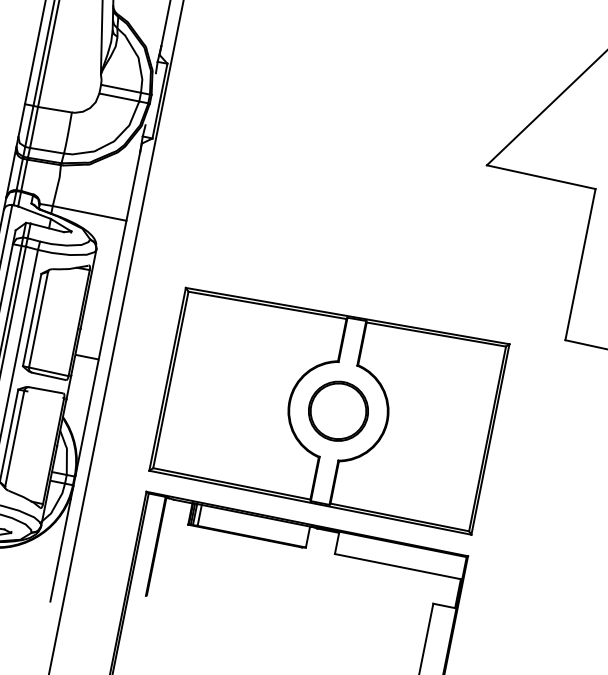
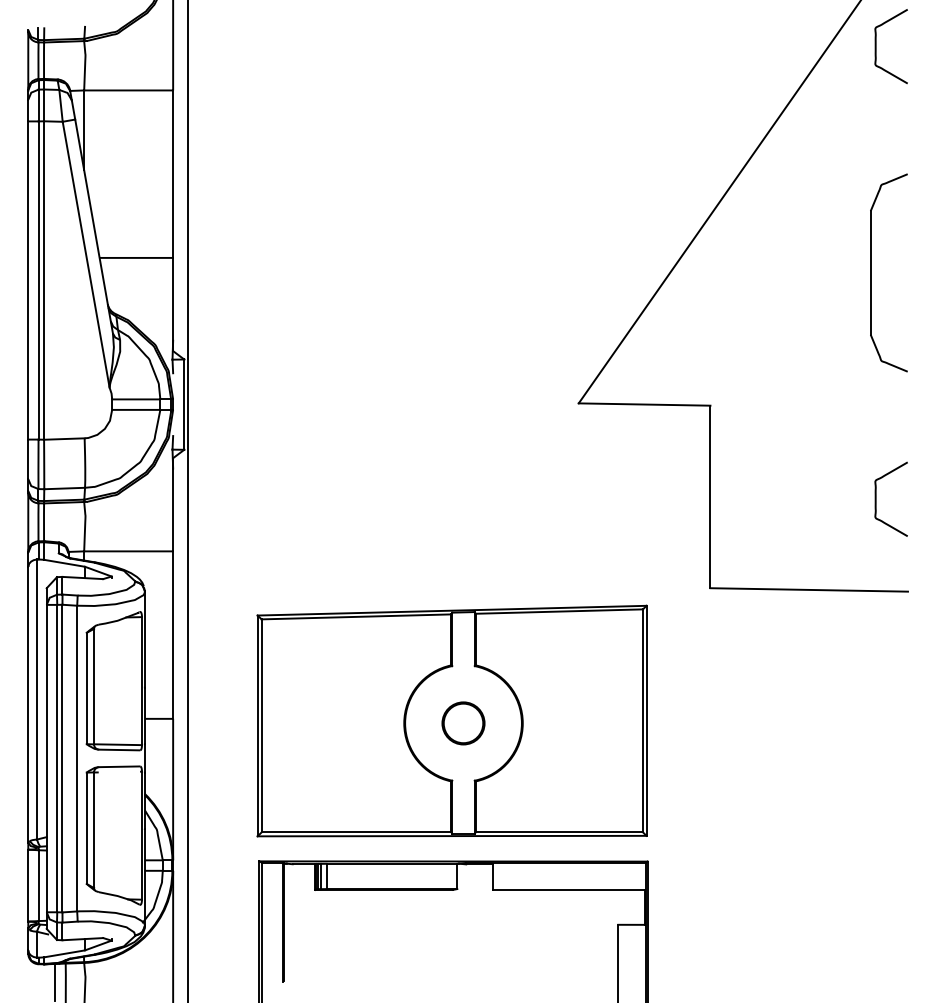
part: (338, 411) -> (463, 723), size x0.6

